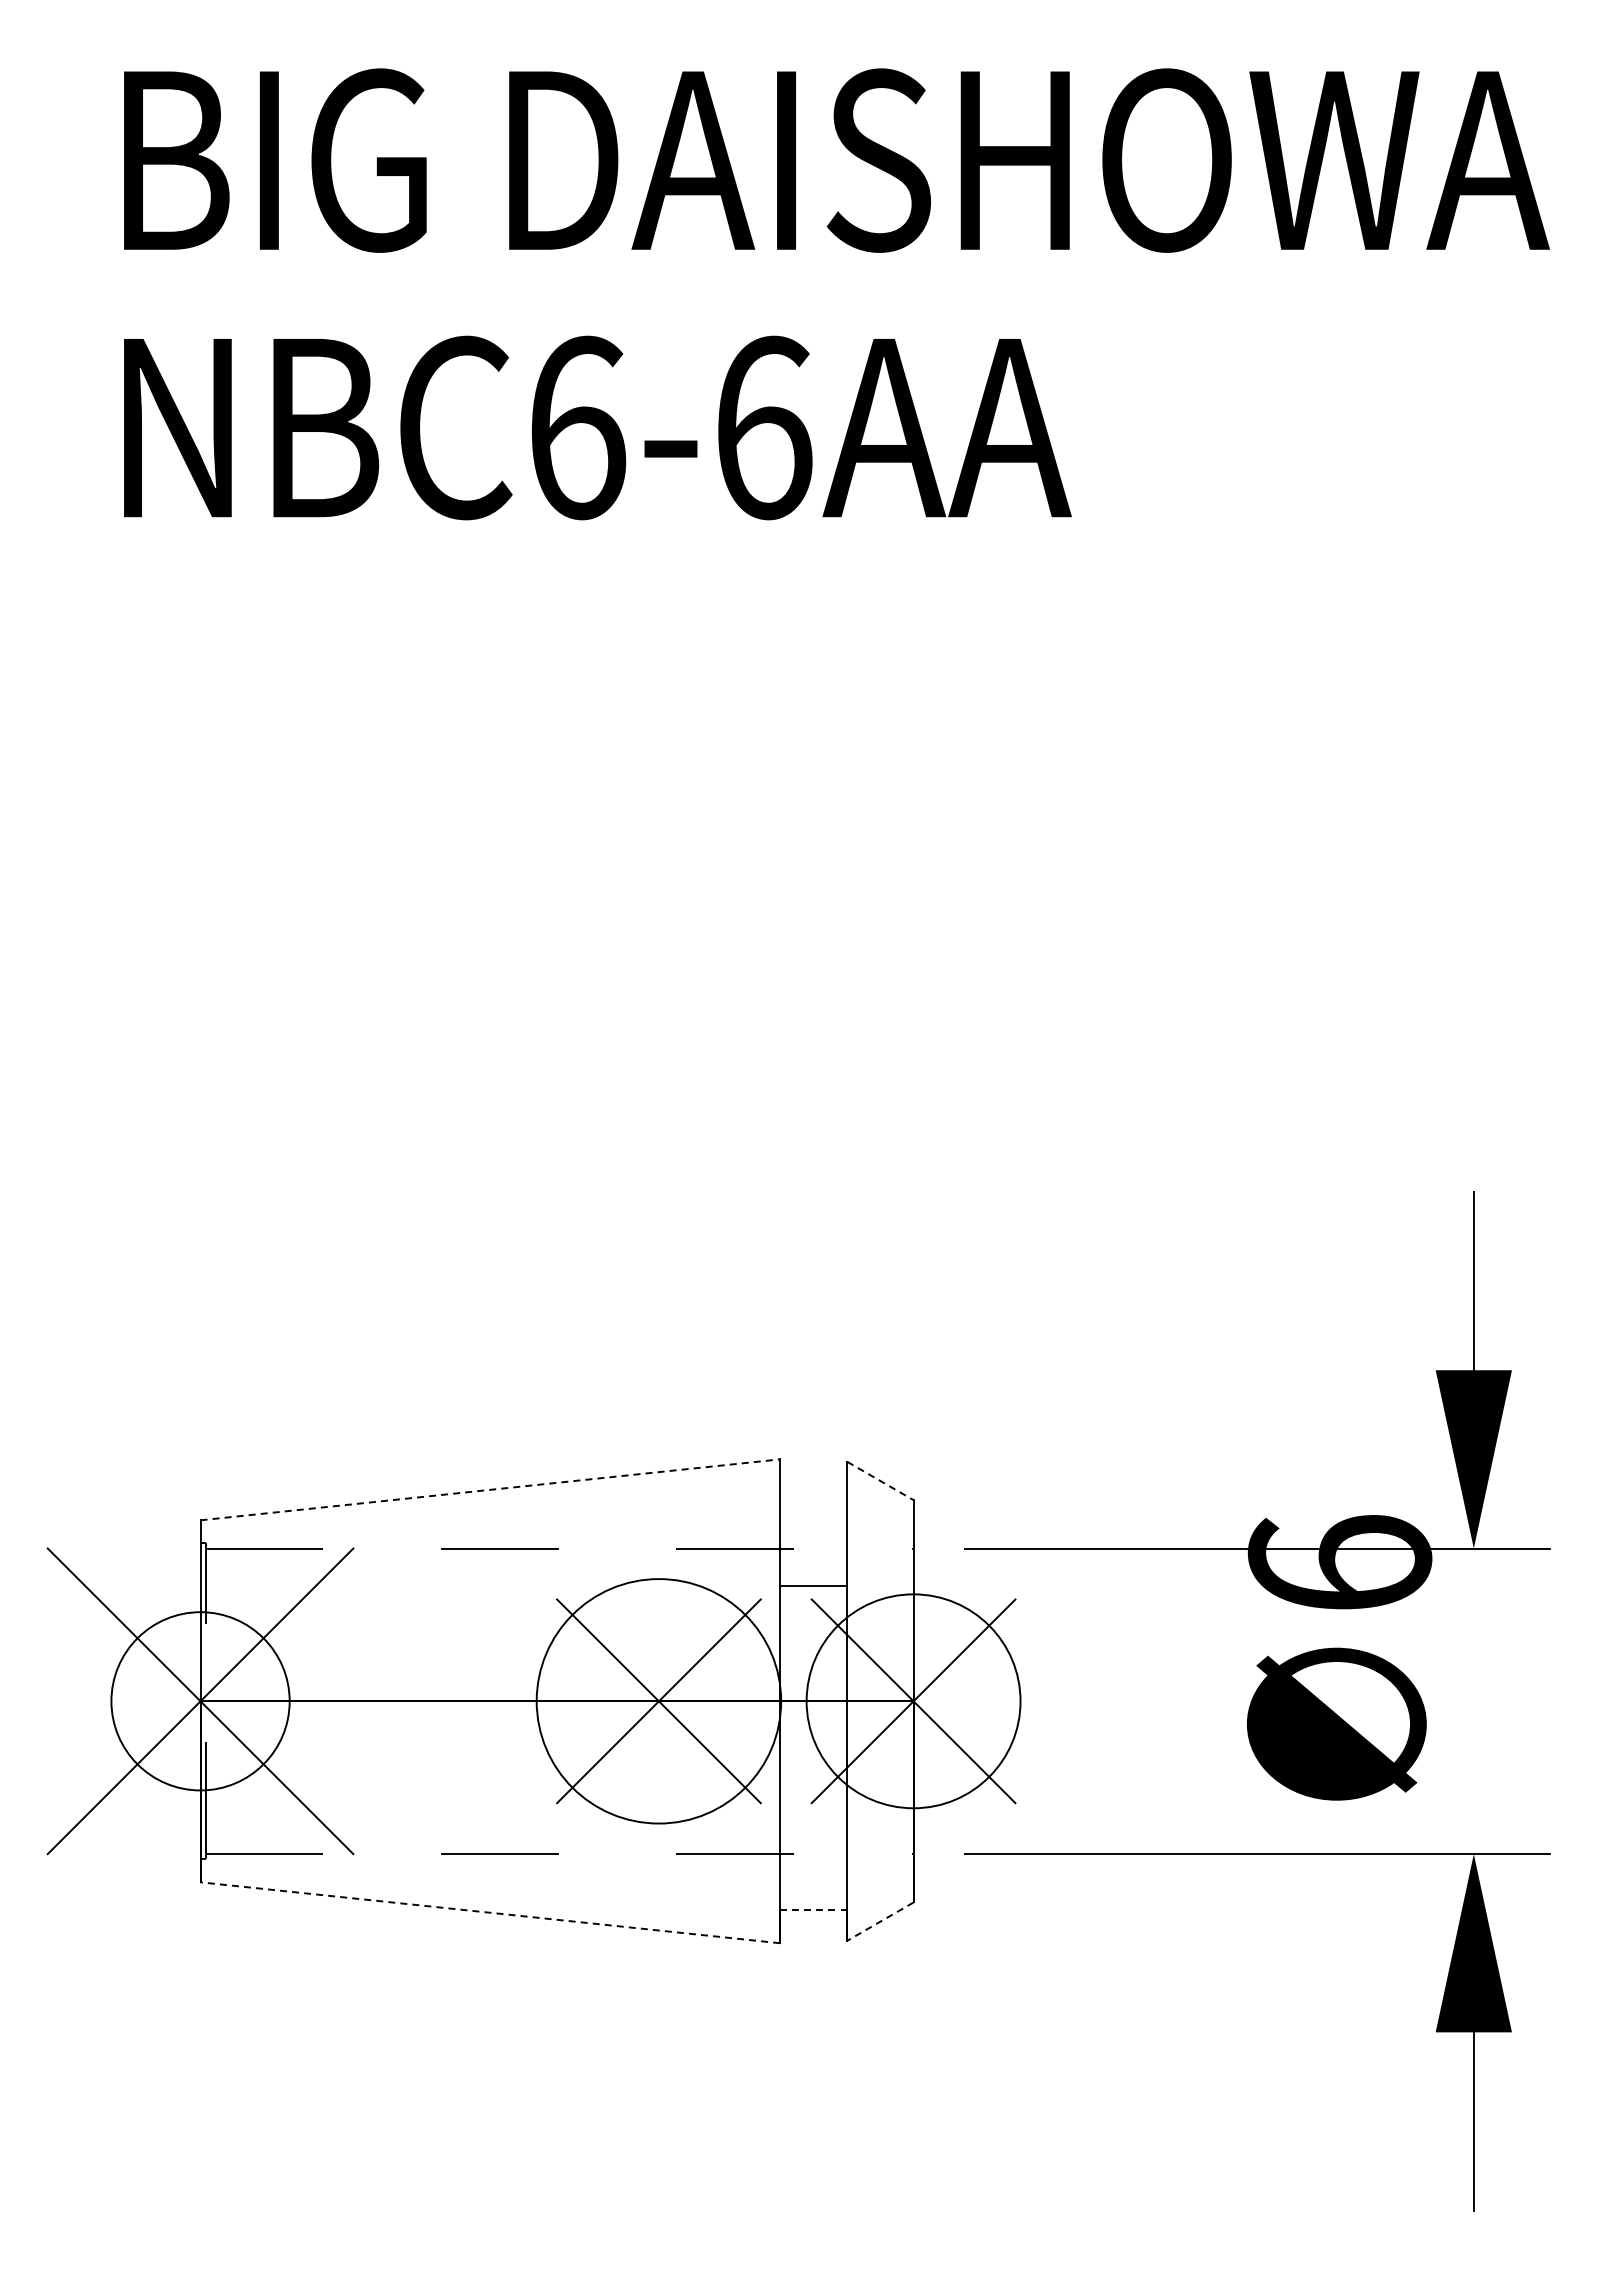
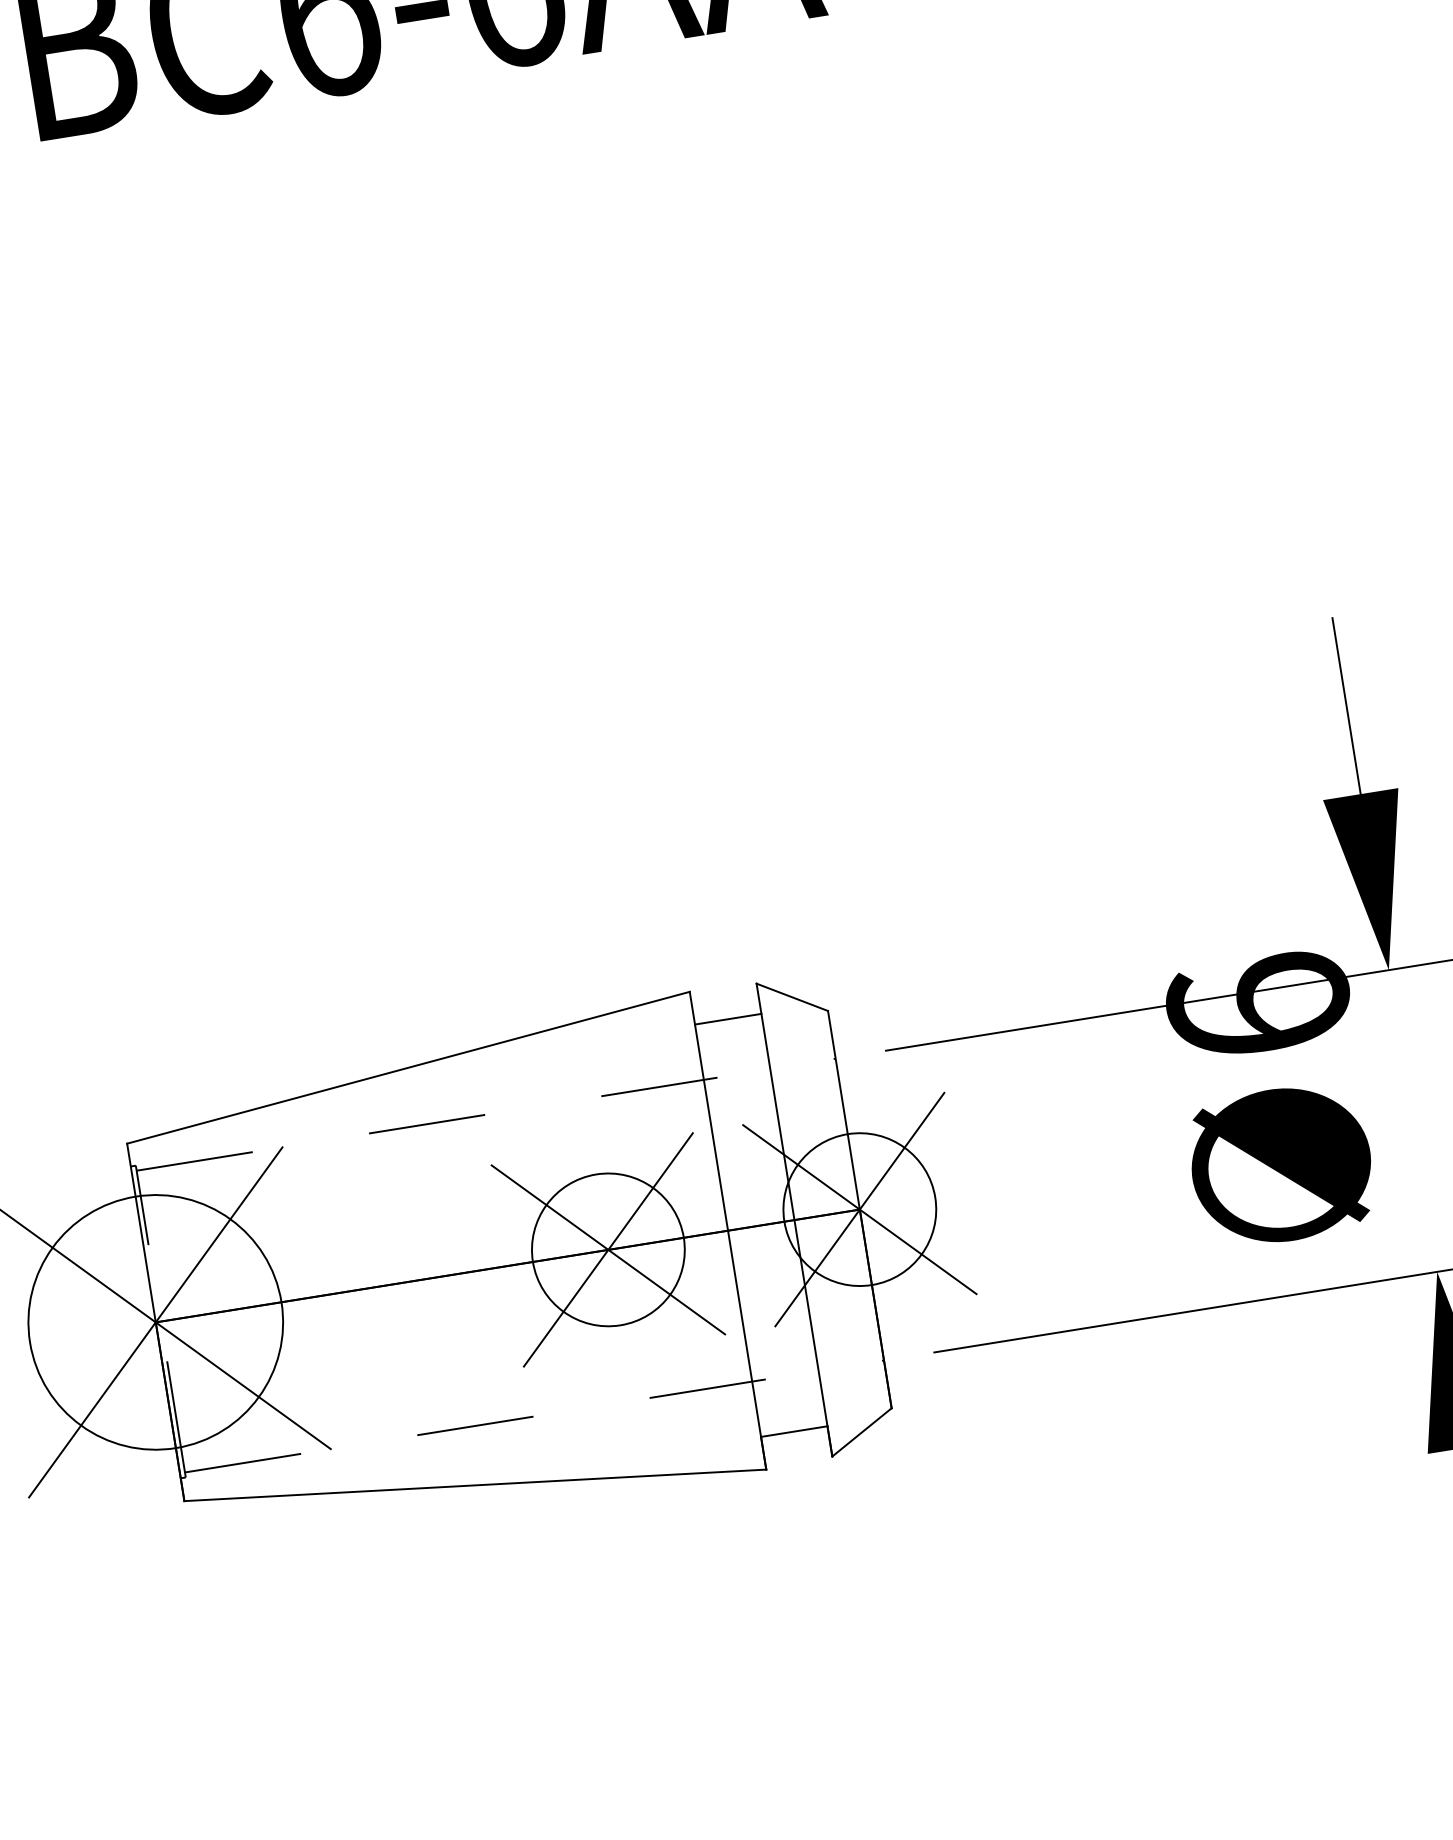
line: (880, 1481) -> (792, 997), dashed -> solid
line: (490, 1489) -> (408, 1067), dashed -> solid
line: (813, 1585) -> (727, 1019), moved
circle: (200, 1700) -> (155, 1321), size x1.43
circle: (658, 1700) -> (607, 1249), size x0.62
circle: (913, 1700) -> (859, 1208), size x0.71
line: (813, 1910) -> (794, 1432), dashed -> solid
line: (489, 1912) -> (474, 1485), dashed -> solid
line: (880, 1921) -> (861, 1432), dashed -> solid

